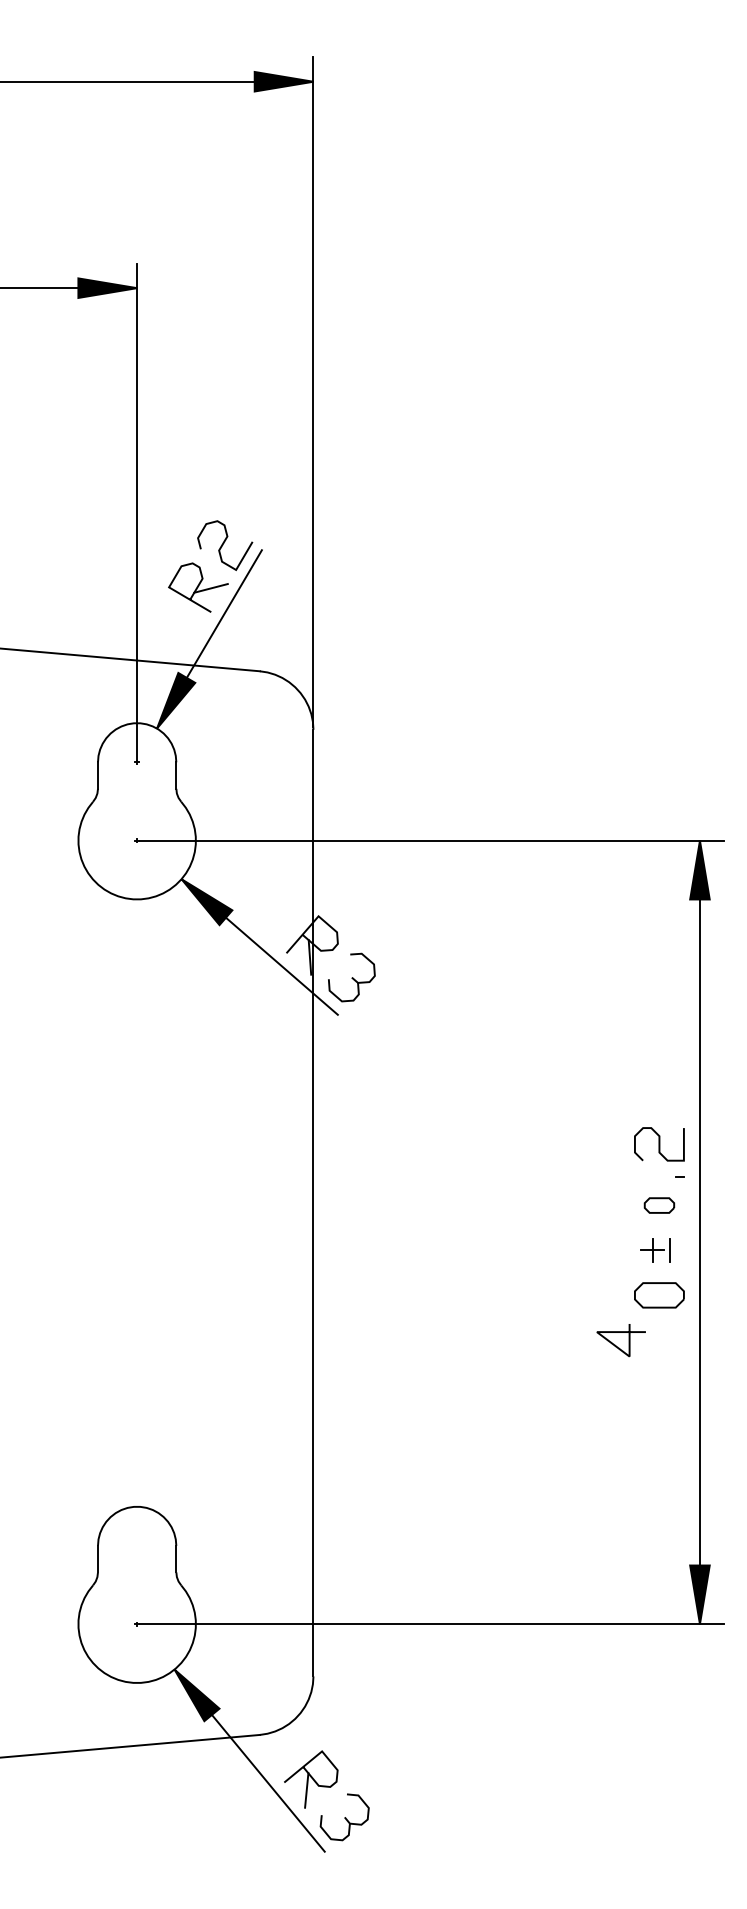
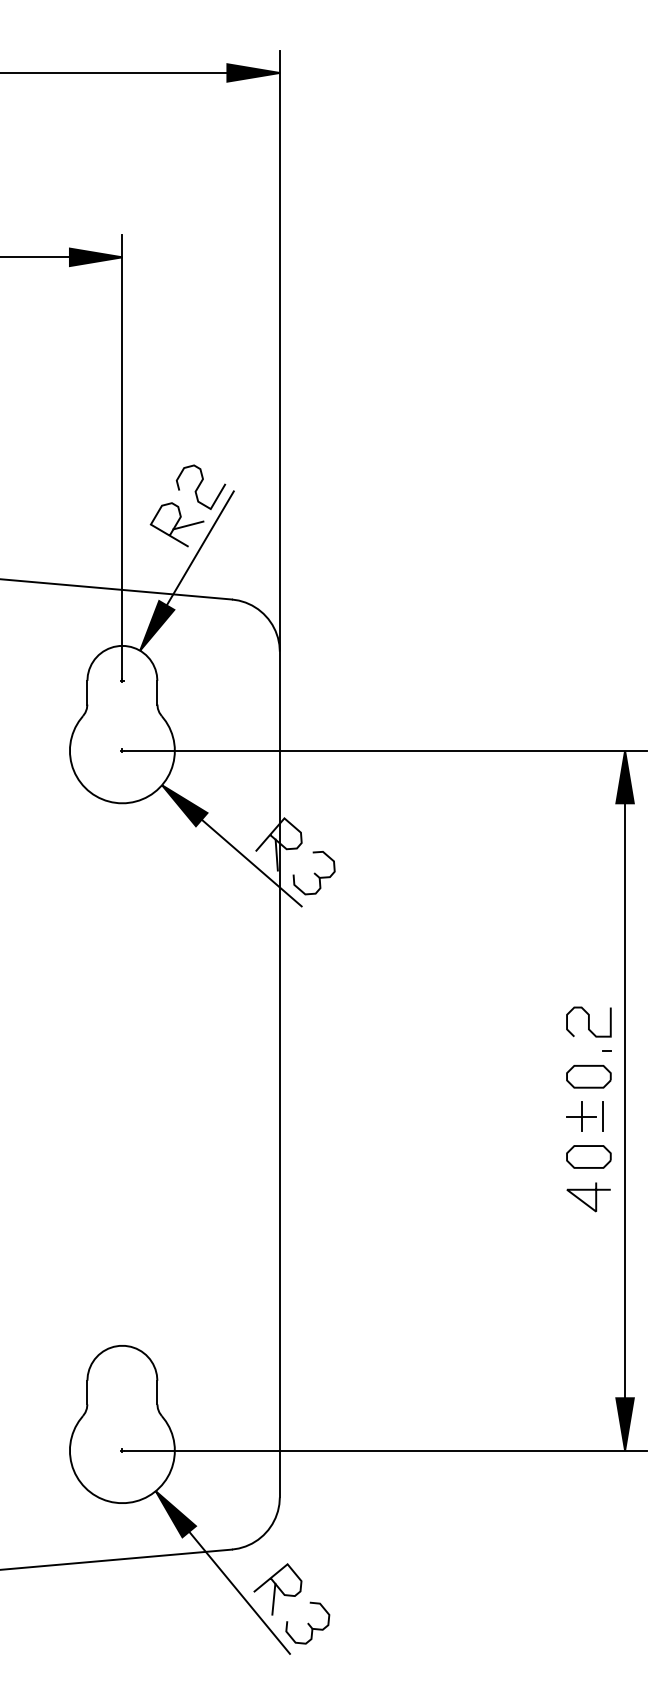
part: (659, 1205) -> (588, 1076), size x1.67
part: (655, 1250) -> (585, 1116), size x1.43
line: (615, 1344) -> (583, 1200), moved

